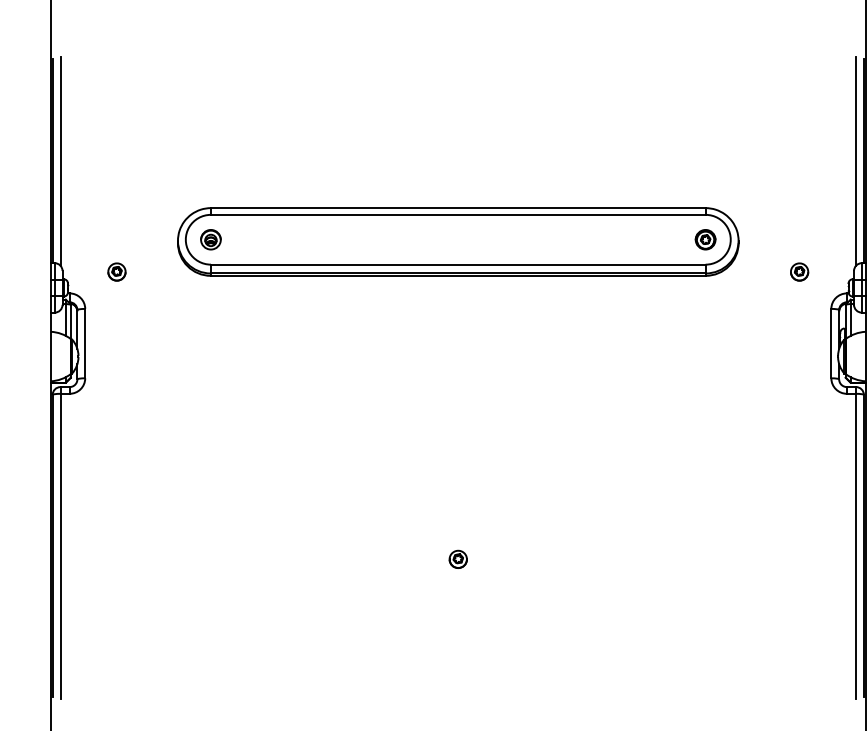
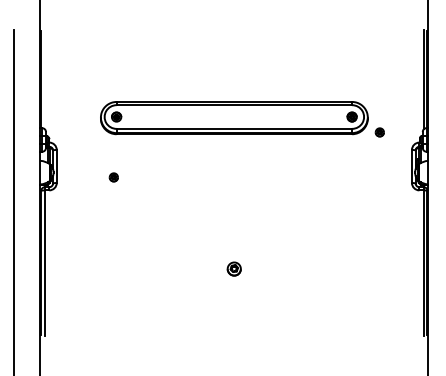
line: (59, 160) -> (44, 79), removed
part: (116, 272) -> (113, 177), moved
part: (798, 272) -> (379, 132), moved
part: (458, 559) -> (234, 269), size x1.6

